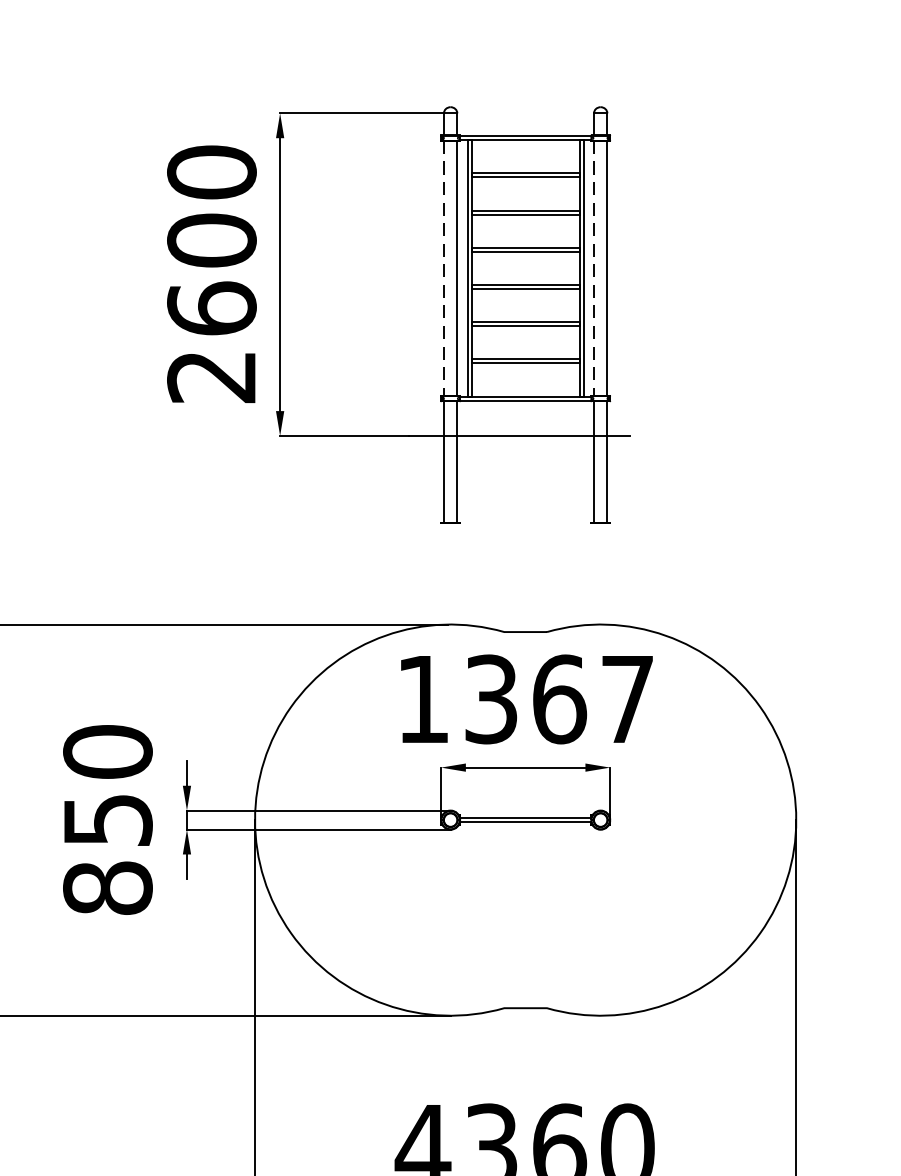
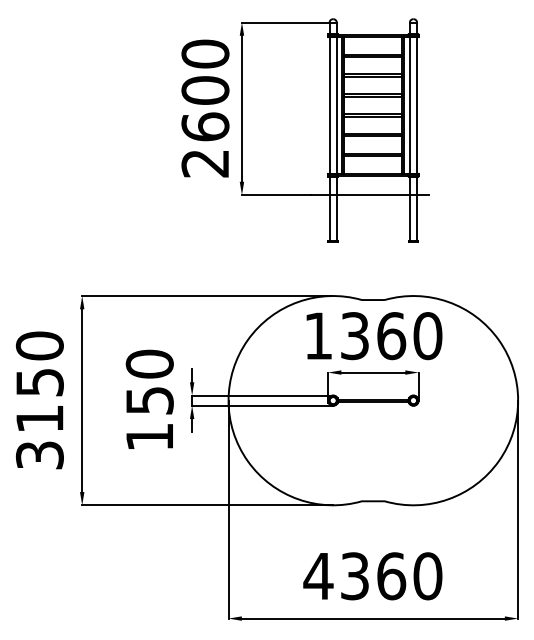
line: (443, 268) -> (329, 105), dashed -> solid
line: (593, 268) -> (409, 105), dashed -> solid
text: (626, 700) -> (427, 336), 1367 -> 1360
text: (107, 887) -> (149, 436), 850 -> 150

